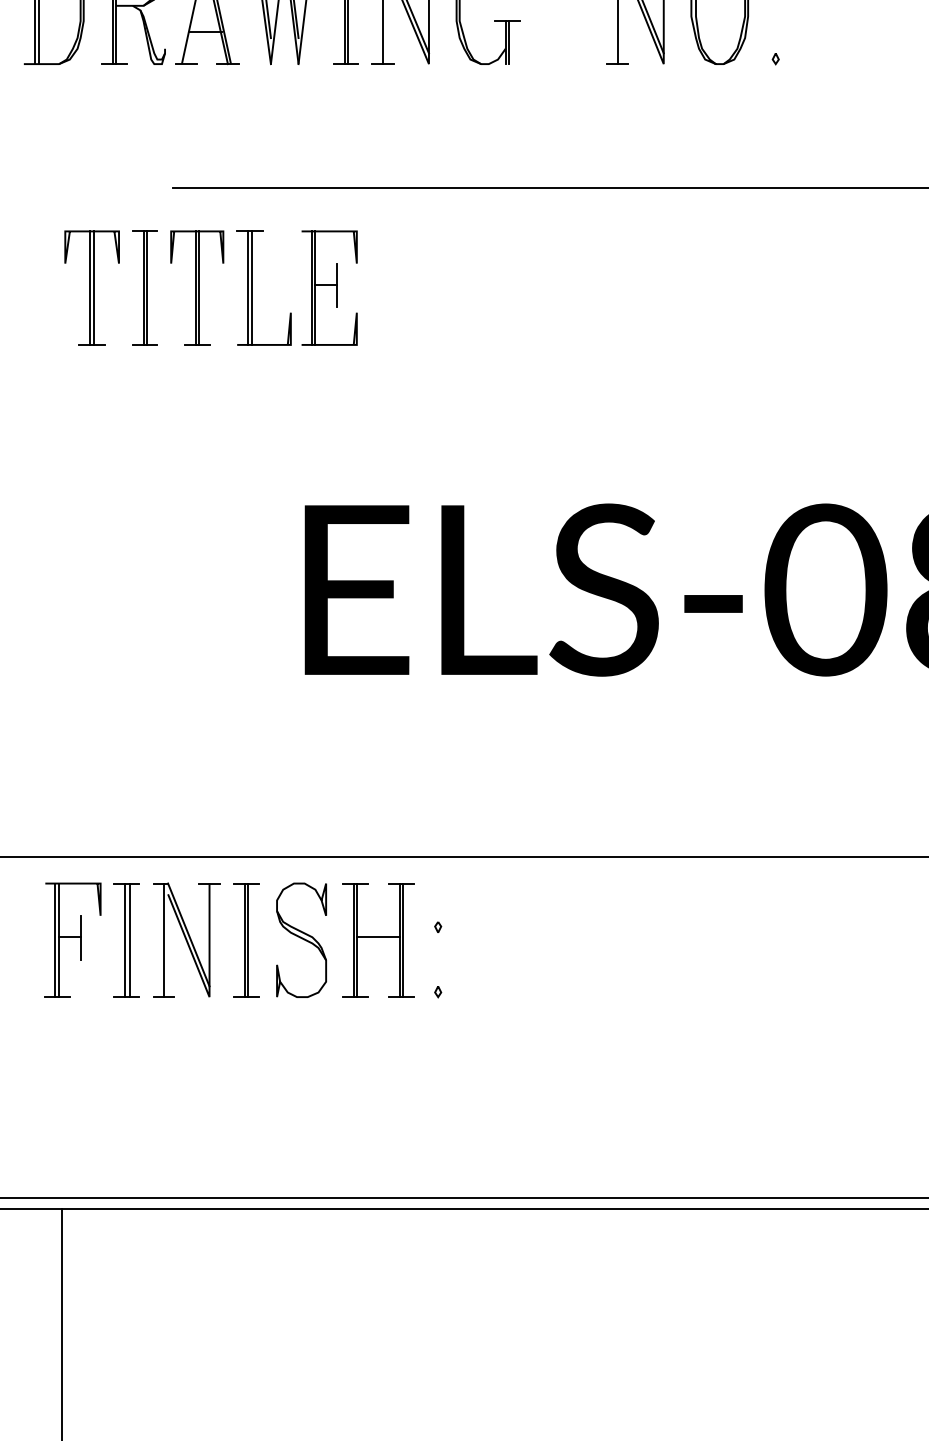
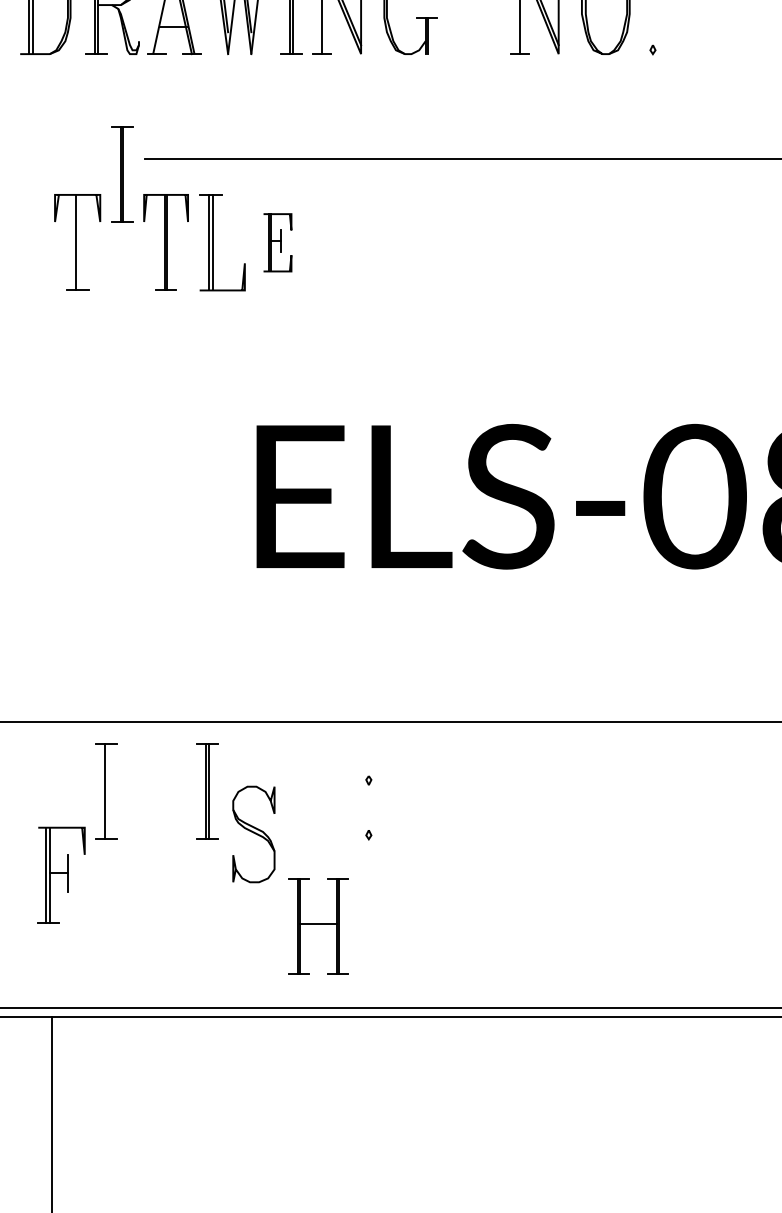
line: (94, 287) -> (79, 242), removed
part: (145, 287) -> (122, 174), moved
part: (329, 287) -> (277, 242), size x0.6
part: (72, 939) -> (61, 874), moved
part: (187, 939) -> (157, 790), removed
line: (129, 940) -> (109, 791), removed
part: (301, 940) -> (253, 834), moved
part: (378, 940) -> (318, 926), moved

